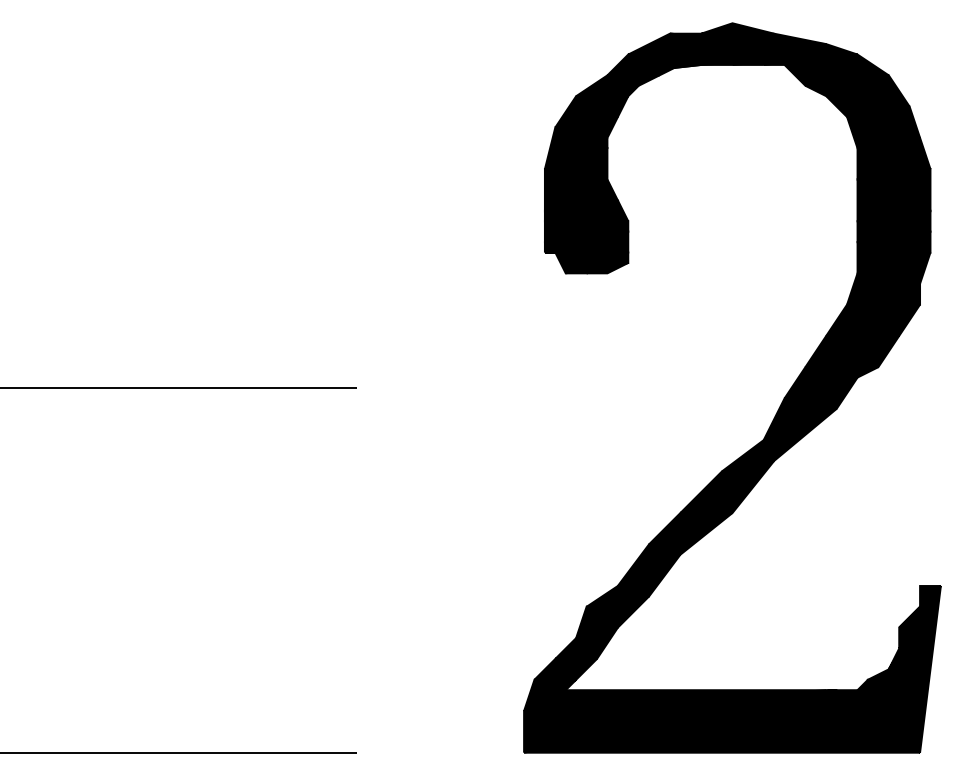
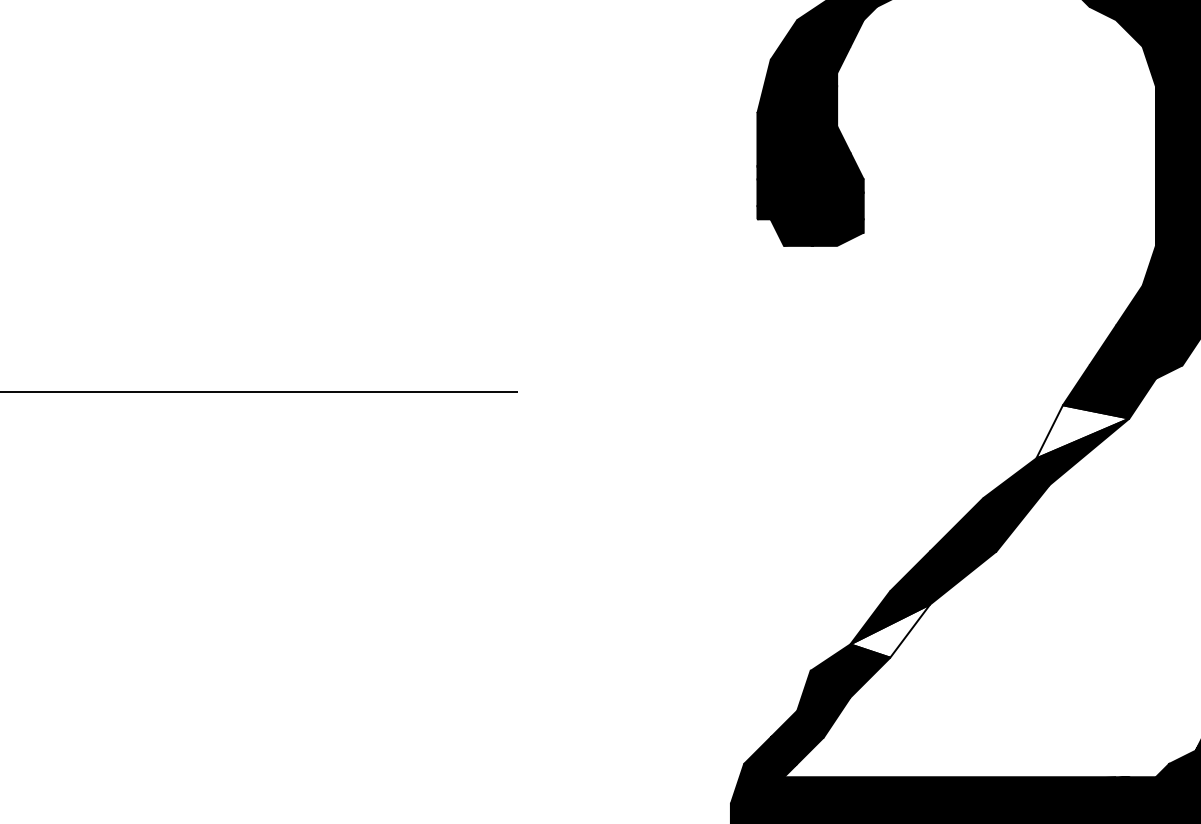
fill: (799, 419) -> (1081, 432), removed
fill: (648, 575) -> (889, 631), removed

